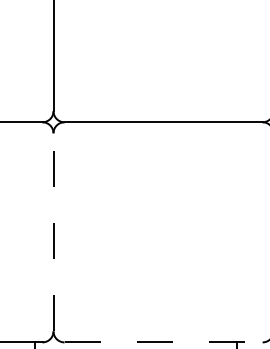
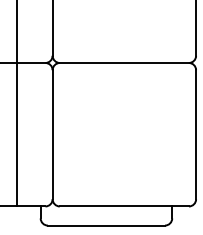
line: (53, 232) -> (52, 134), dashed -> solid
line: (163, 342) -> (124, 206), dashed -> solid

